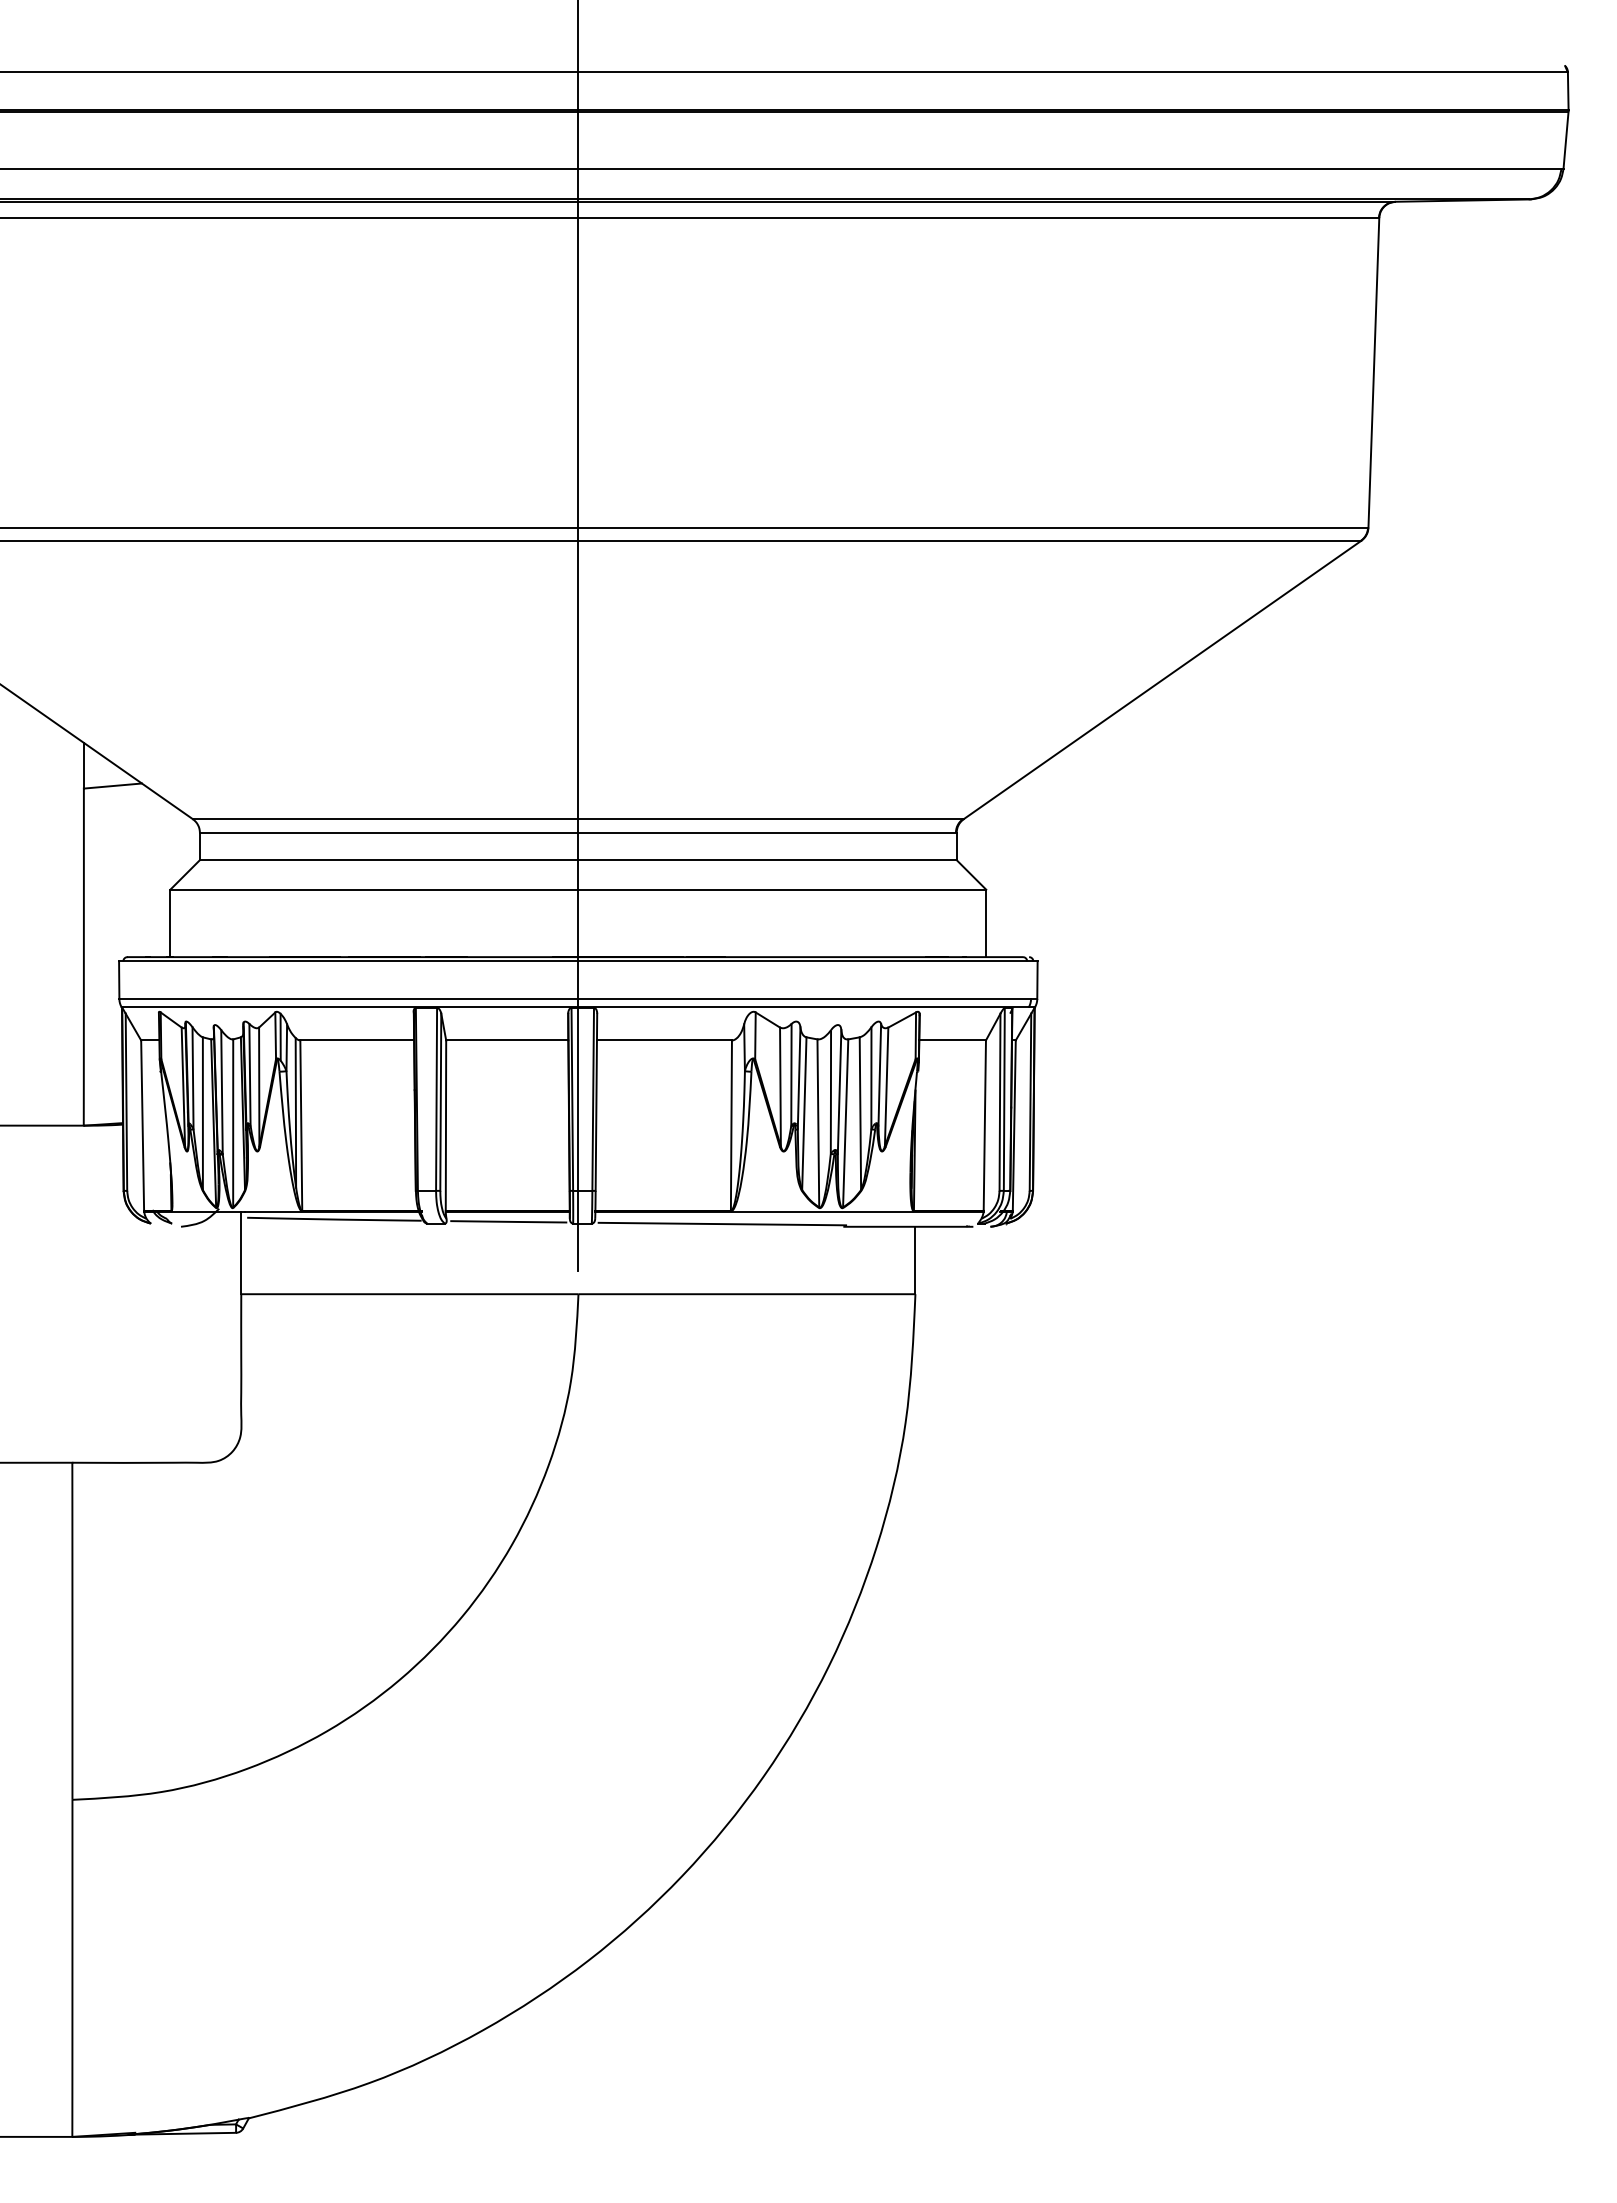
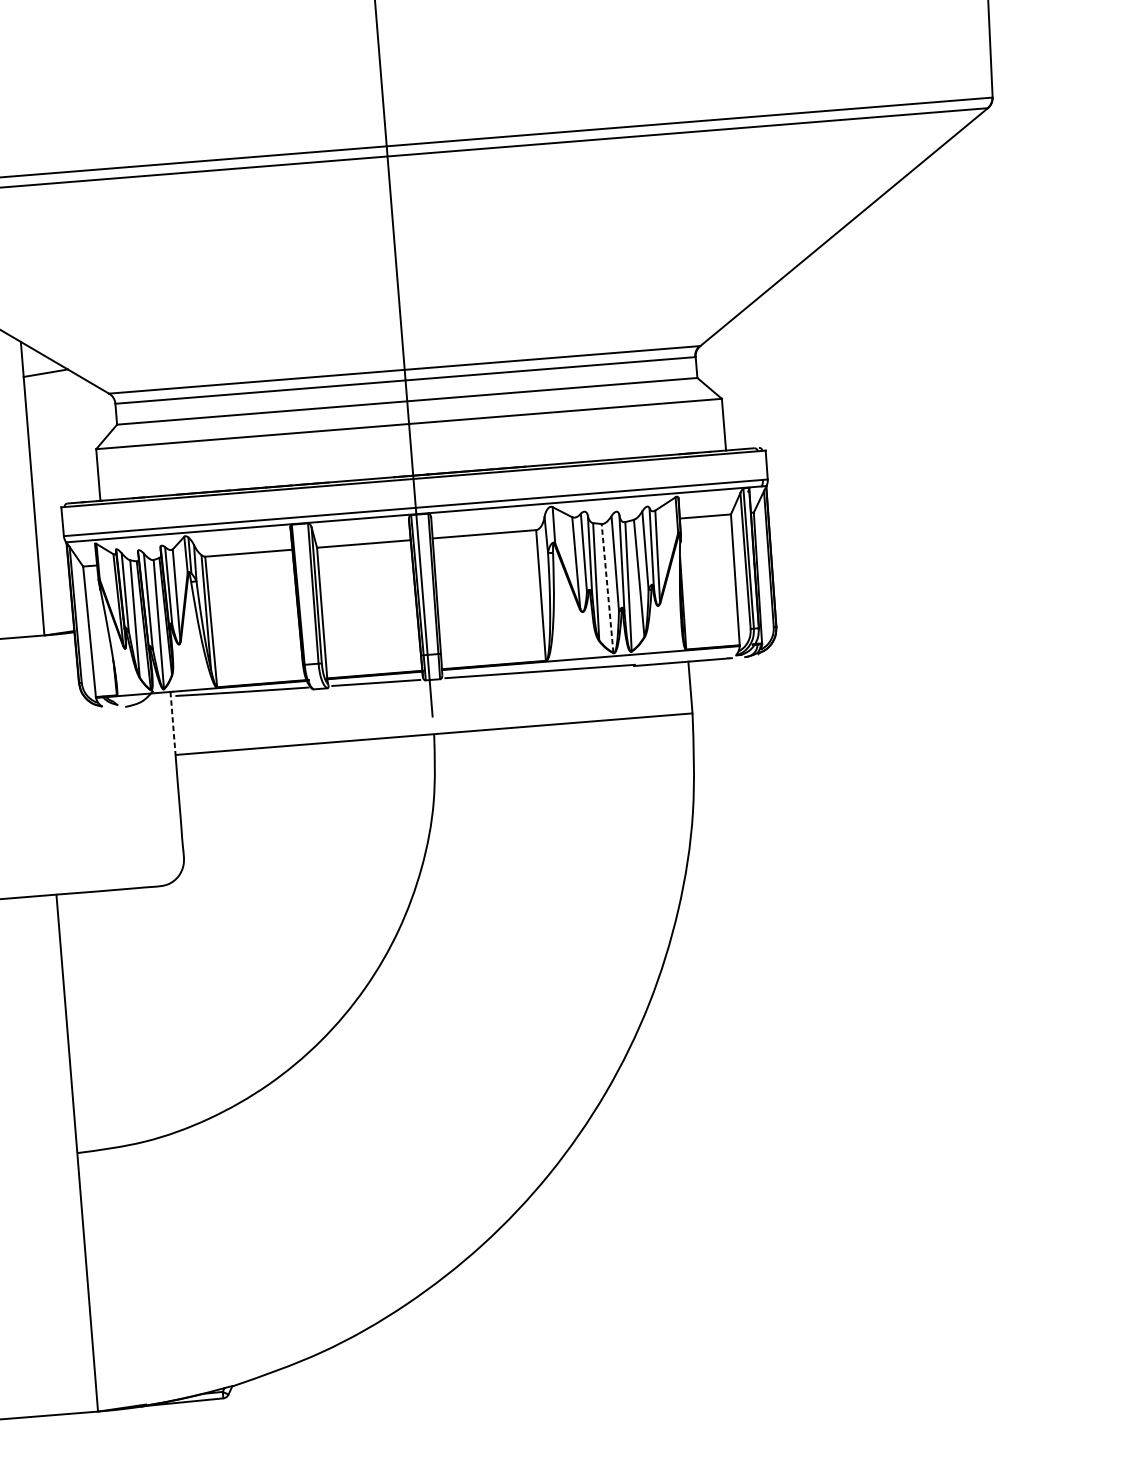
line: (818, 1122) -> (607, 587), solid -> dashed
line: (241, 1253) -> (173, 723), solid -> dashed

